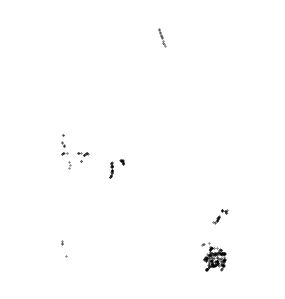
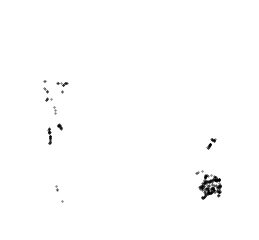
part: (83, 157) -> (63, 87), moved
part: (116, 168) -> (54, 133), moved
part: (220, 216) -> (210, 143), size x0.62

